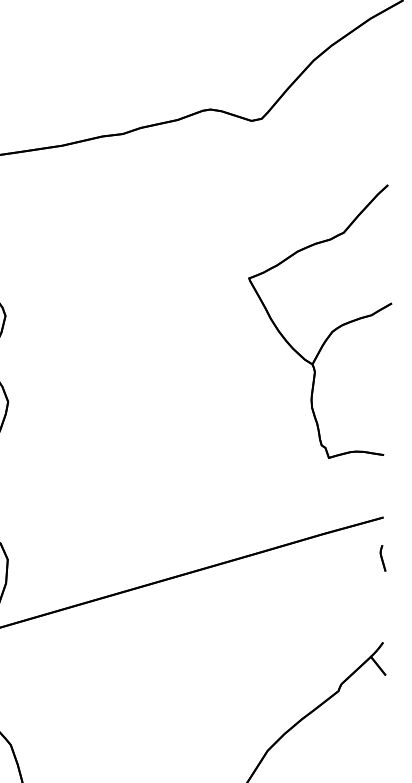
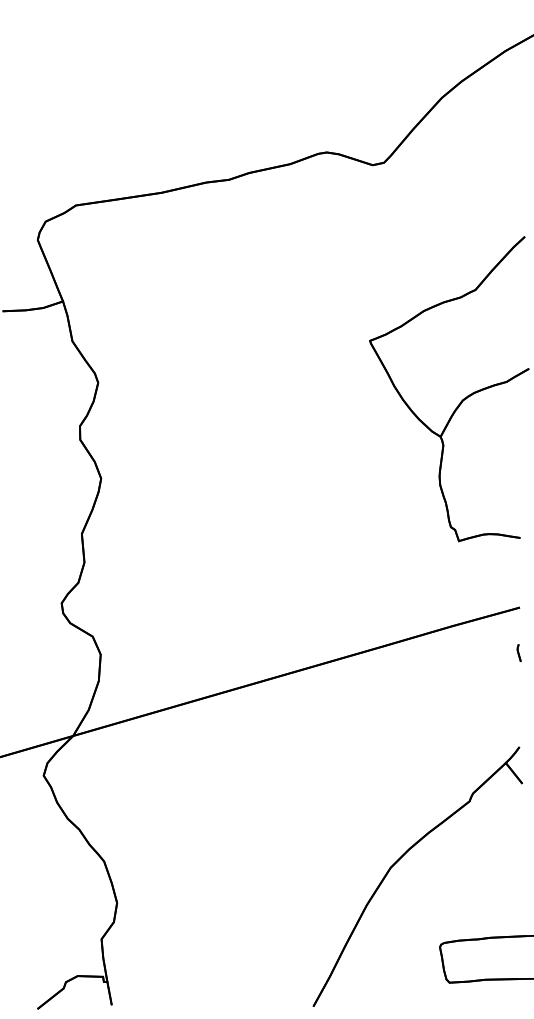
part: (382, 557) -> (518, 652), size x0.6

